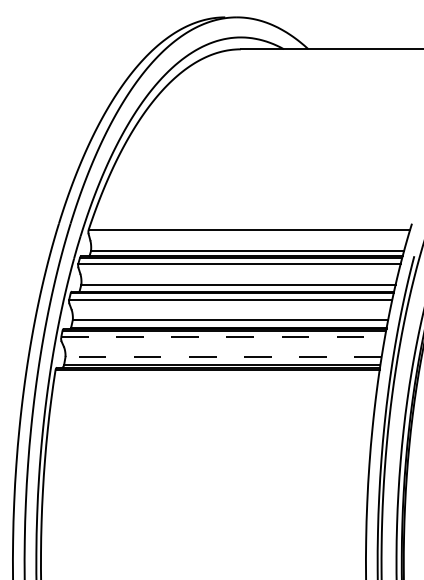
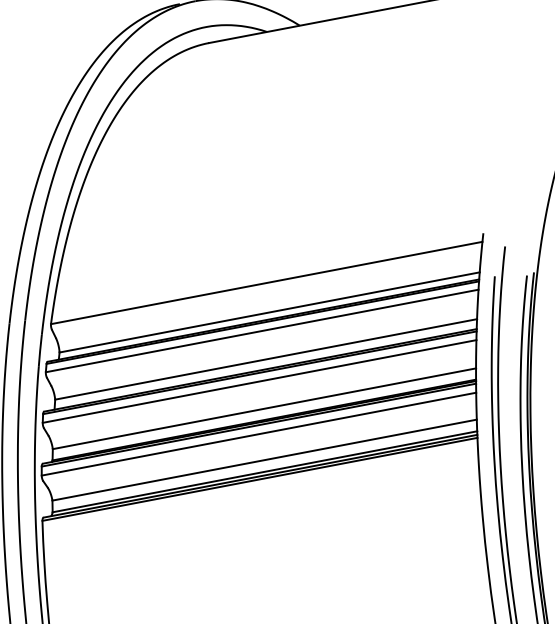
line: (223, 337) -> (259, 434), dashed -> solid
line: (223, 356) -> (264, 459), dashed -> solid

